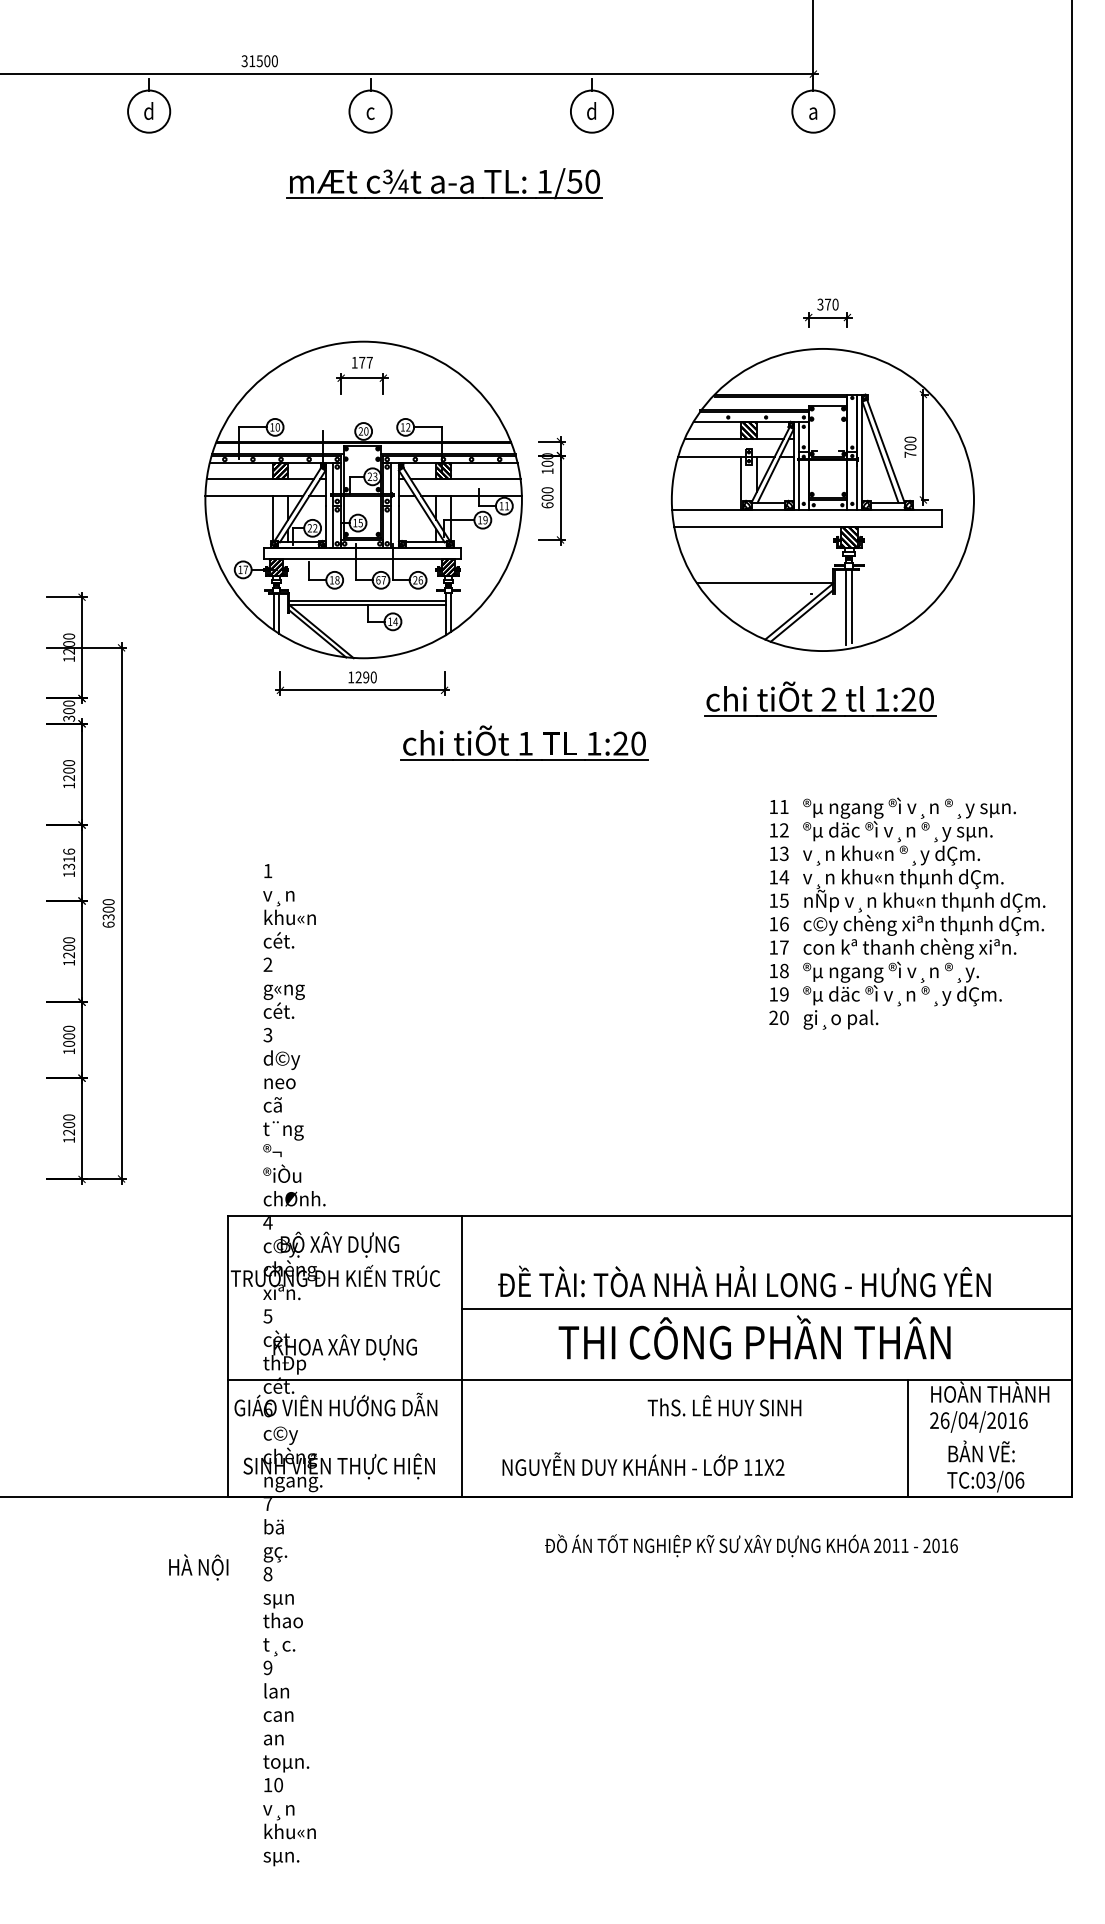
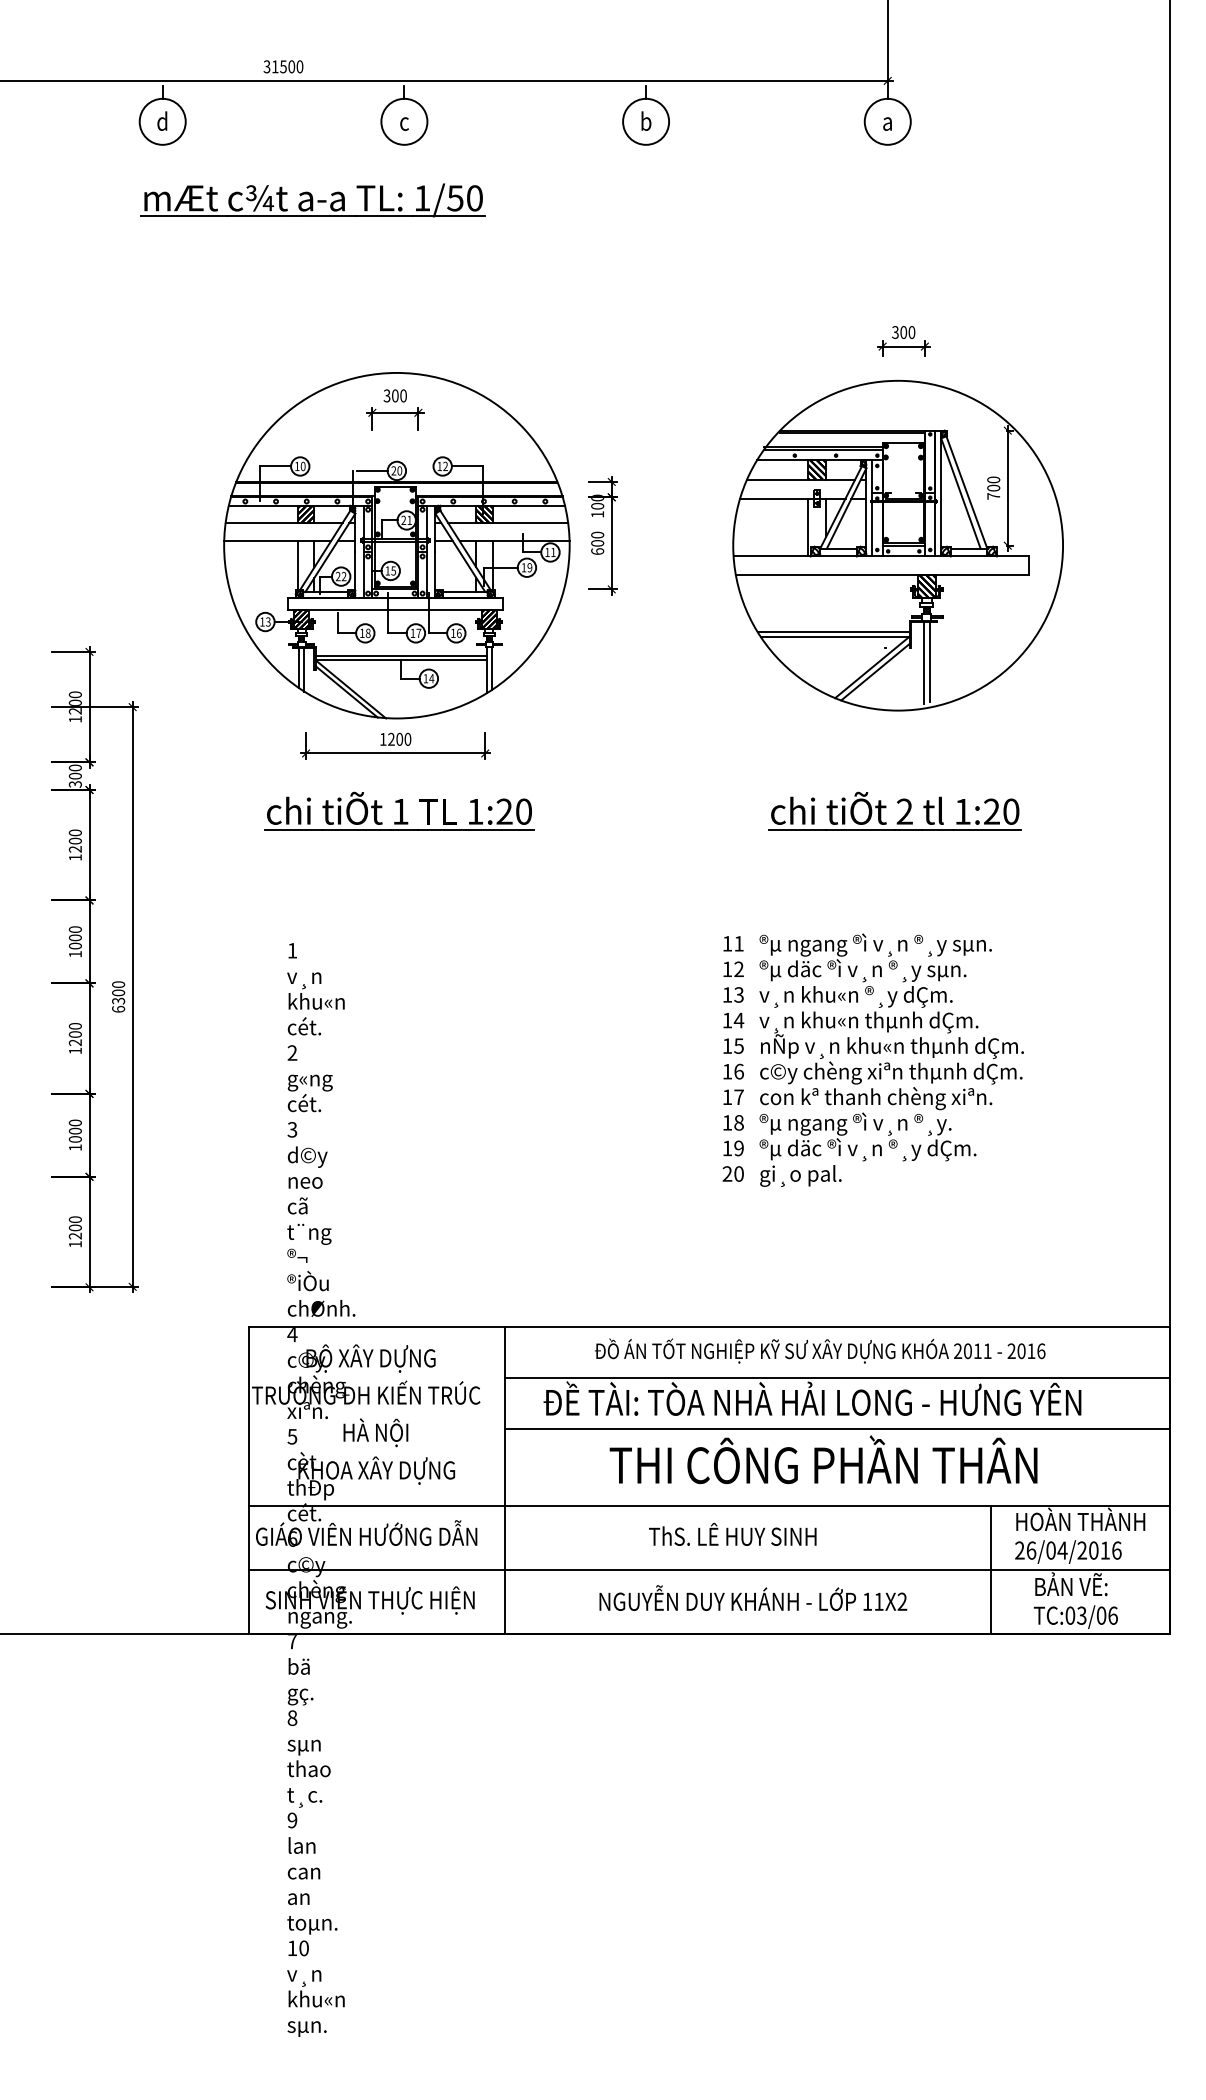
text: (591, 110) -> (645, 120), d -> b
part: (443, 183) -> (312, 200), moved
text: (827, 304) -> (903, 332), 370 -> 300
text: (361, 362) -> (394, 395), 177 -> 300
line: (340, 431) -> (371, 470), added
text: (375, 476) -> (409, 520), 23 -> 21
text: (246, 569) -> (268, 621), 17 -> 13
text: (415, 579) -> (453, 632), 26 -> 16
line: (763, 579) -> (833, 632), added
text: (377, 580) -> (412, 633), 67 -> 17
text: (366, 677) -> (399, 739), 1290 -> 1200
part: (822, 692) -> (897, 803), moved
part: (524, 742) -> (399, 810), moved
text: (68, 858) -> (74, 937), 1316 -> 1000
text: (906, 912) -> (872, 1059), moved
line: (766, 1262) -> (836, 1377), added
text: (724, 1404) -> (732, 1533), moved
line: (649, 1437) -> (708, 1569), added
text: (643, 1463) -> (753, 1597), moved
text: (751, 1545) -> (820, 1350), moved
text: (198, 1567) -> (375, 1432), moved

